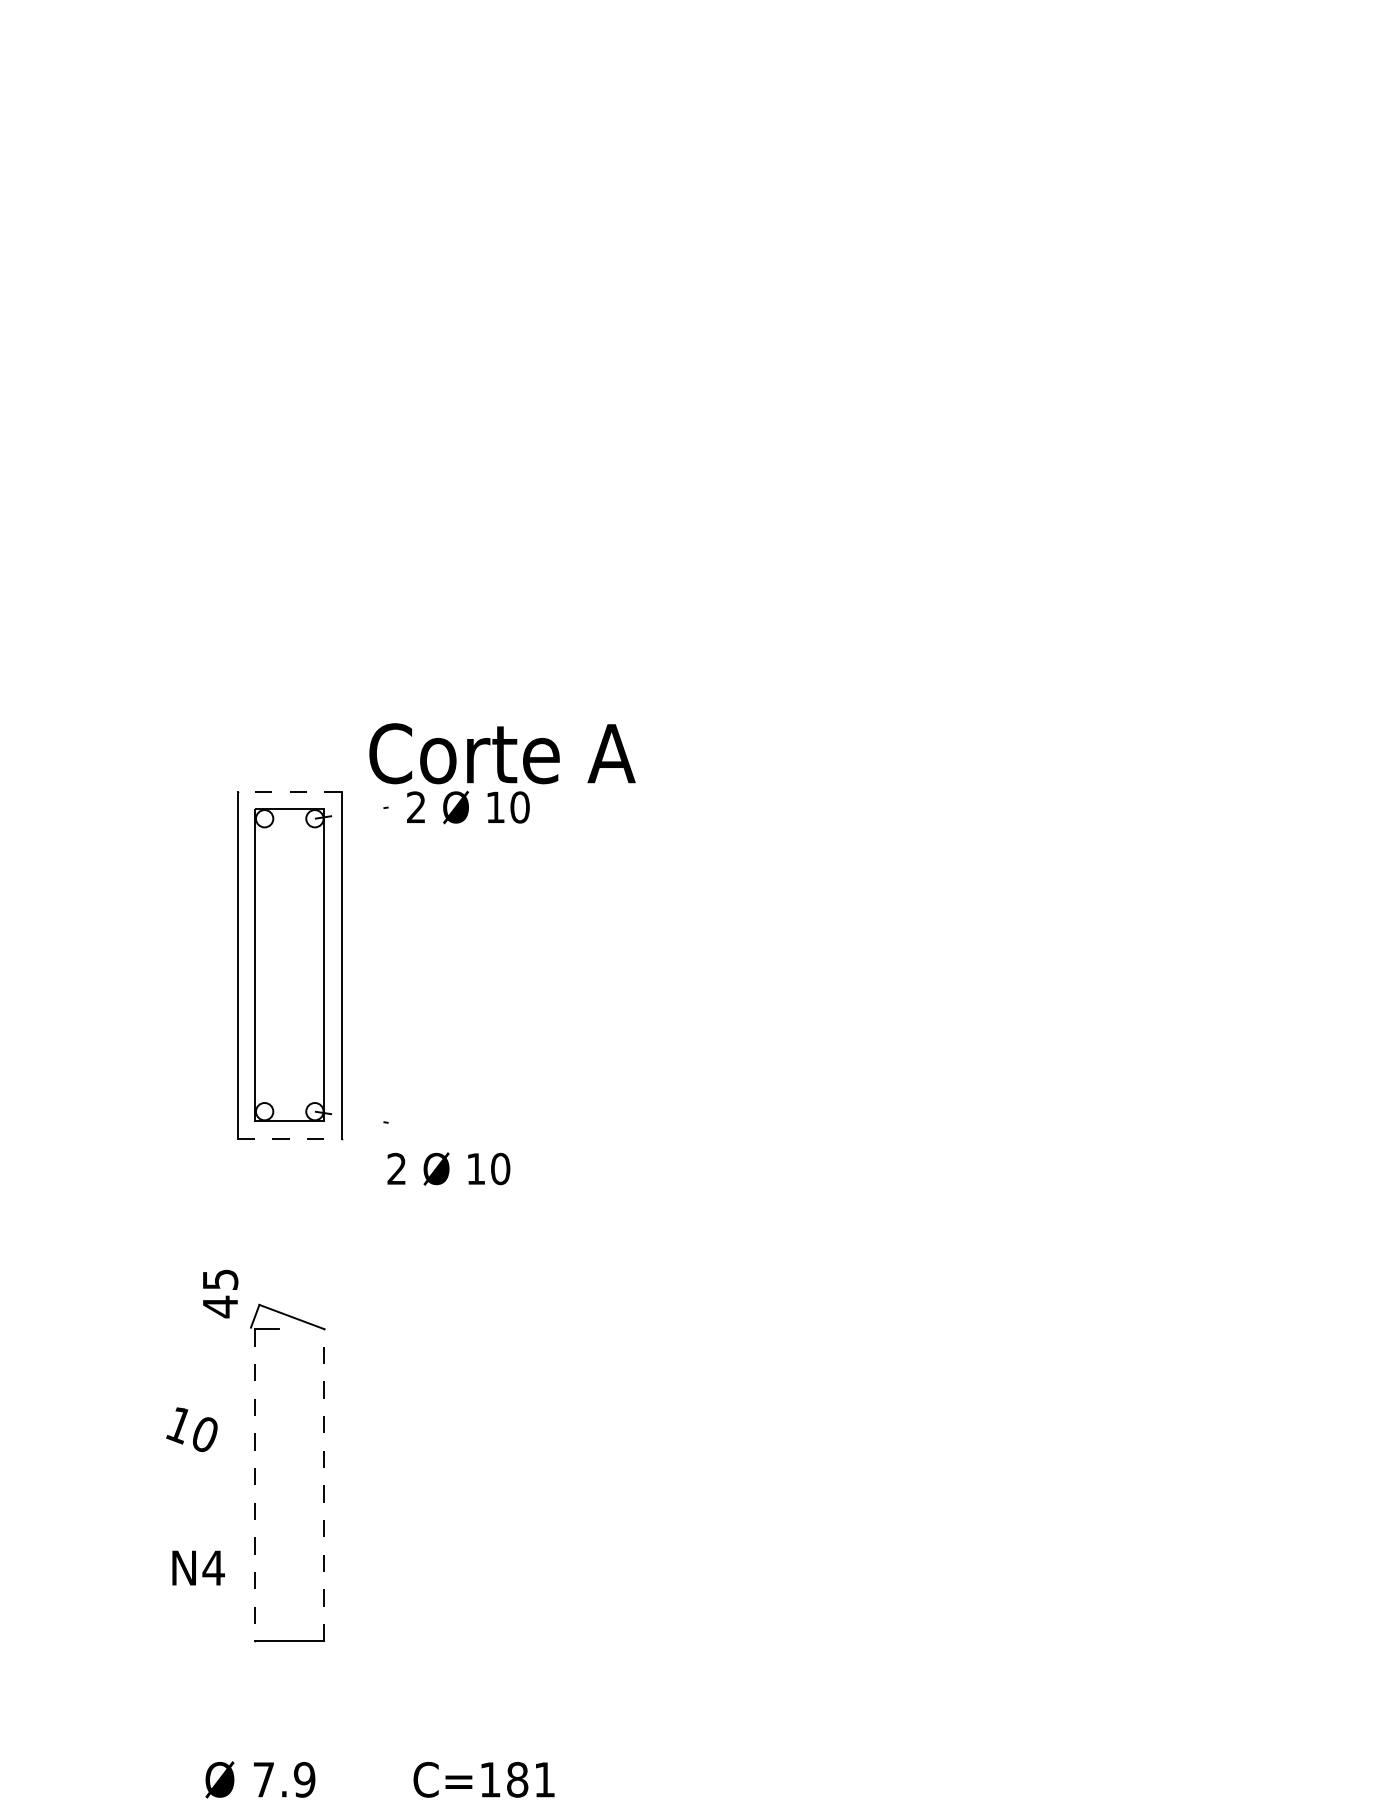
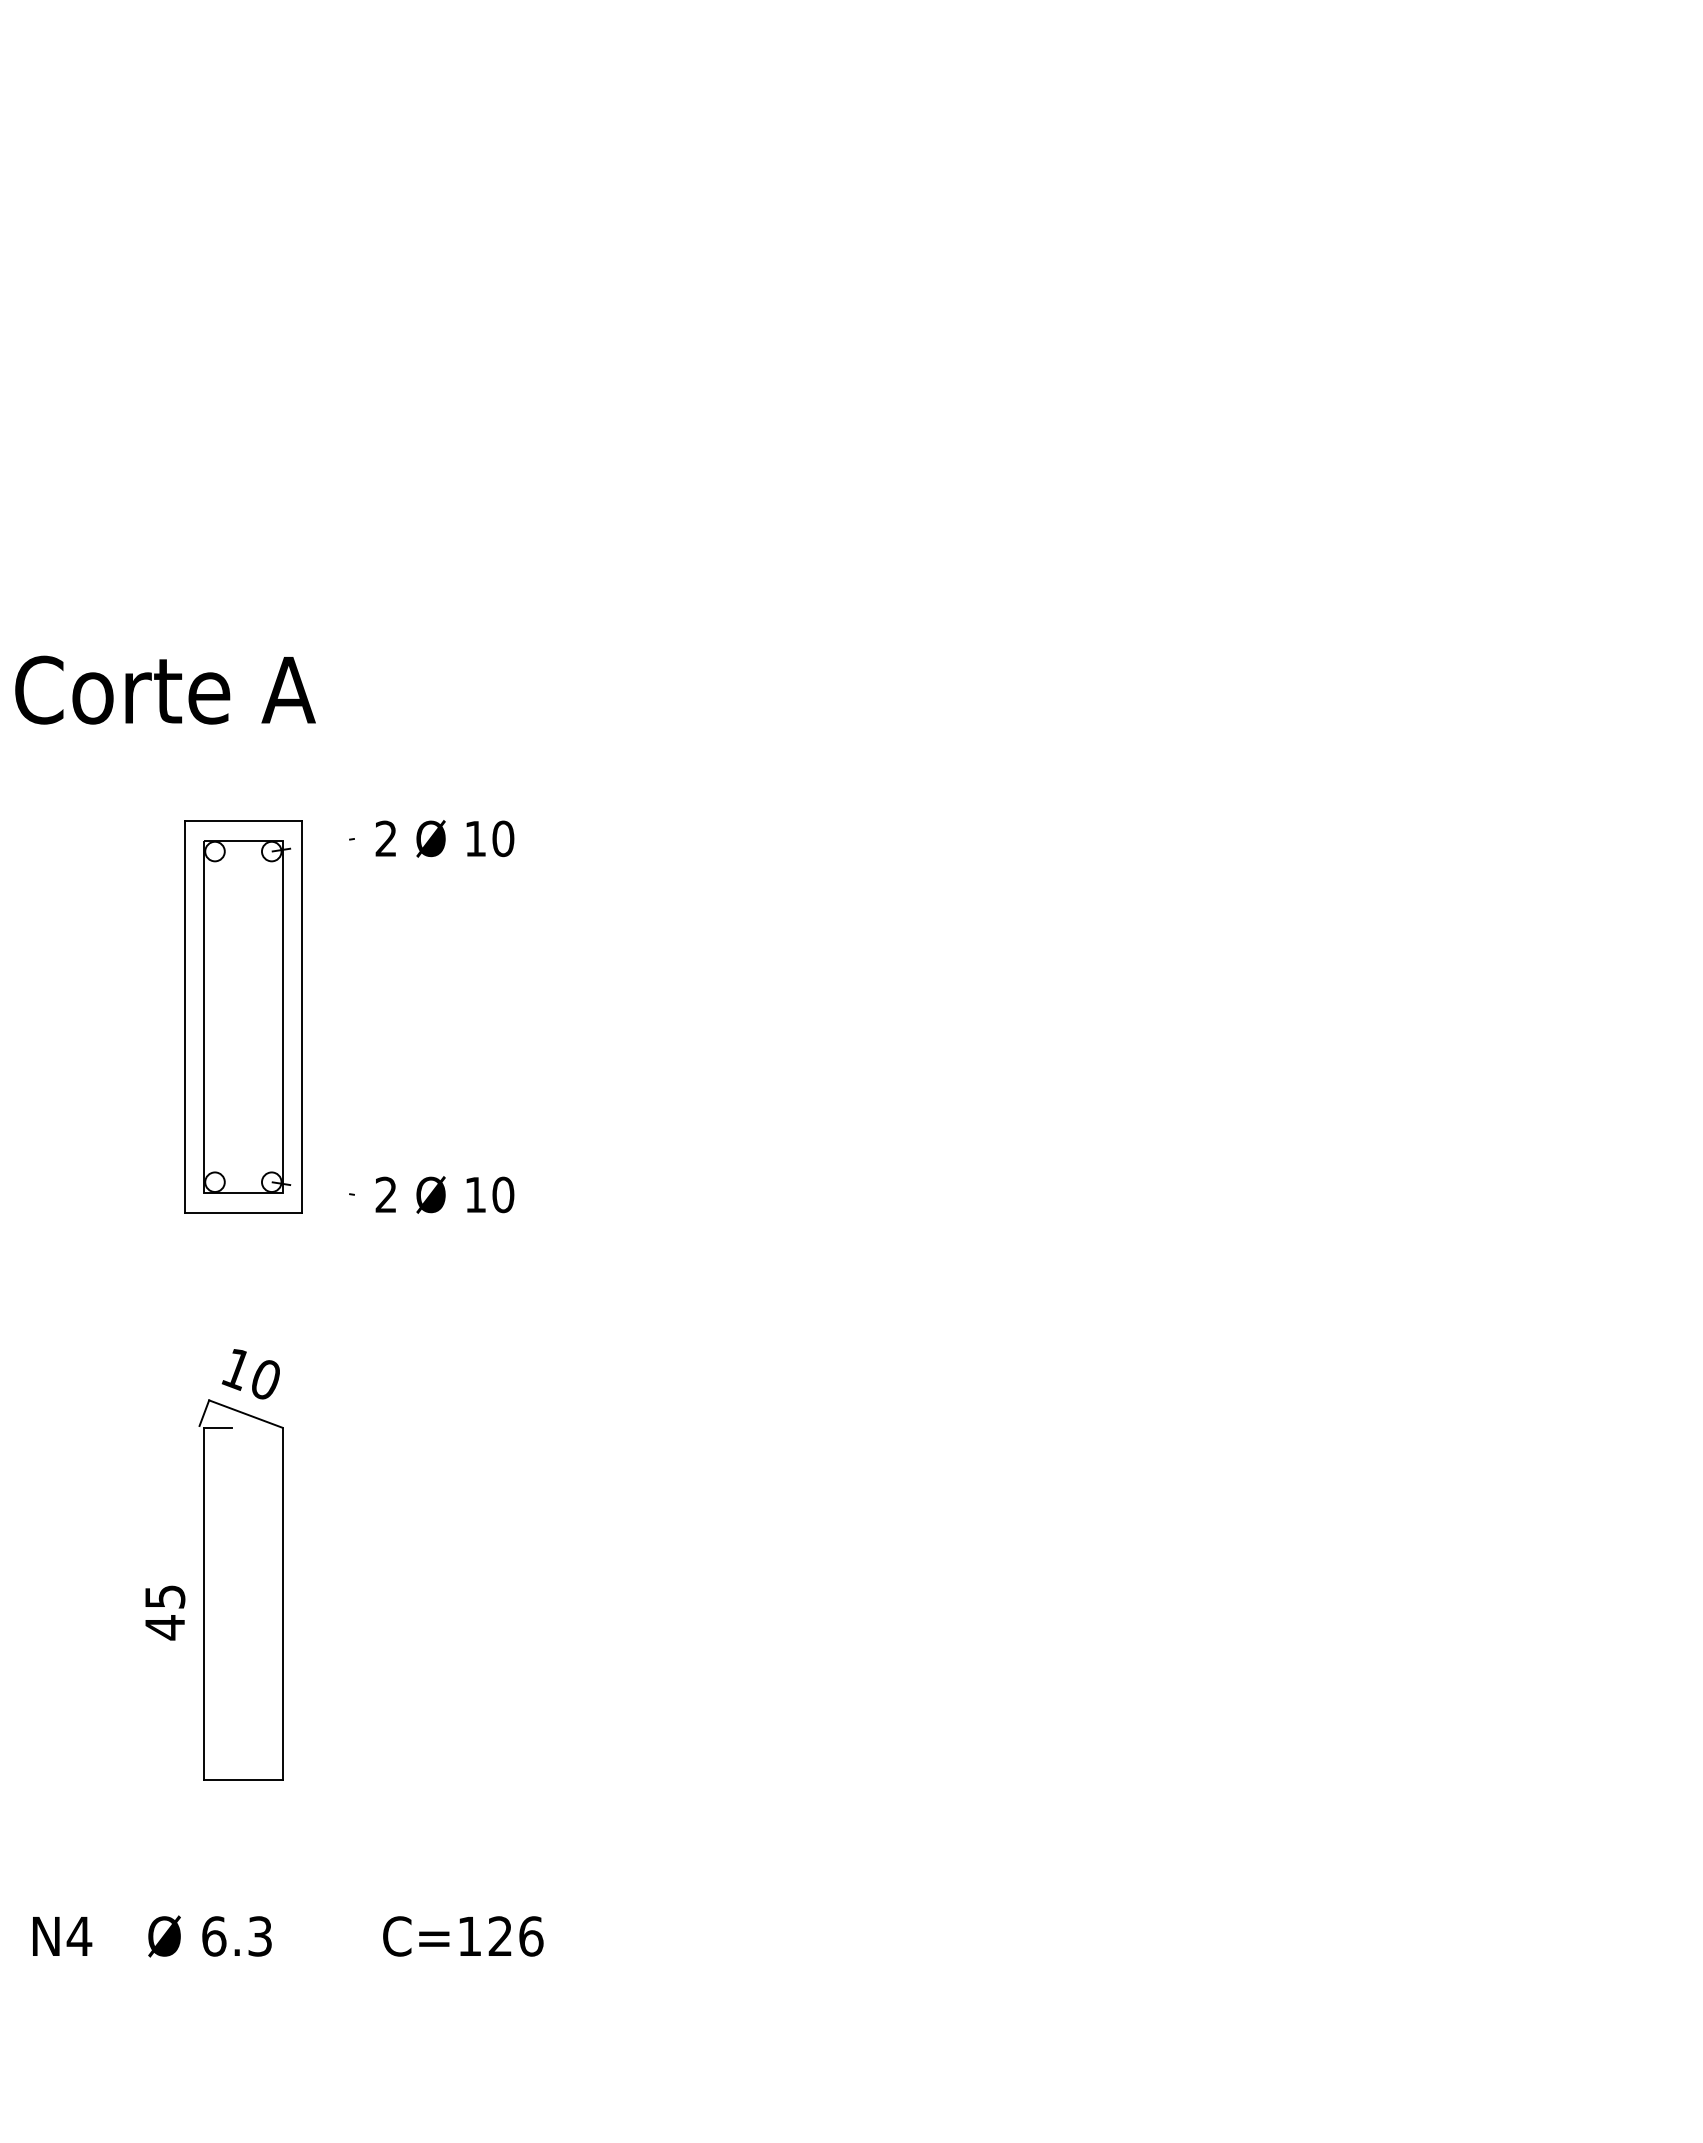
text: (502, 753) -> (165, 689), moved
line: (289, 792) -> (243, 821), dashed -> solid
line: (289, 1138) -> (243, 1212), dashed -> solid
text: (448, 1168) -> (444, 1194), moved
text: (220, 1293) -> (165, 1612), moved
text: (191, 1429) -> (250, 1374), moved
line: (324, 1484) -> (282, 1603), dashed -> solid
line: (255, 1485) -> (204, 1604), dashed -> solid
text: (198, 1568) -> (62, 1936), moved
text: (284, 1779) -> (237, 1936), 7.9 -> 6.3
text: (530, 1779) -> (515, 1936), C=181 -> C=126

